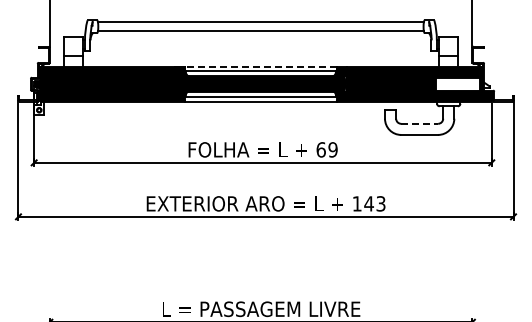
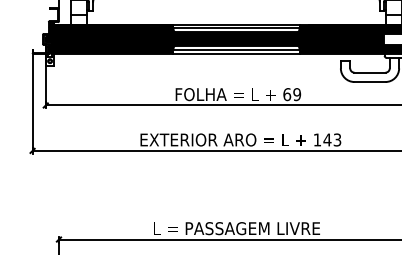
line: (260, 66) -> (236, 24), dashed -> solid
line: (420, 123) -> (370, 72), dashed -> solid

